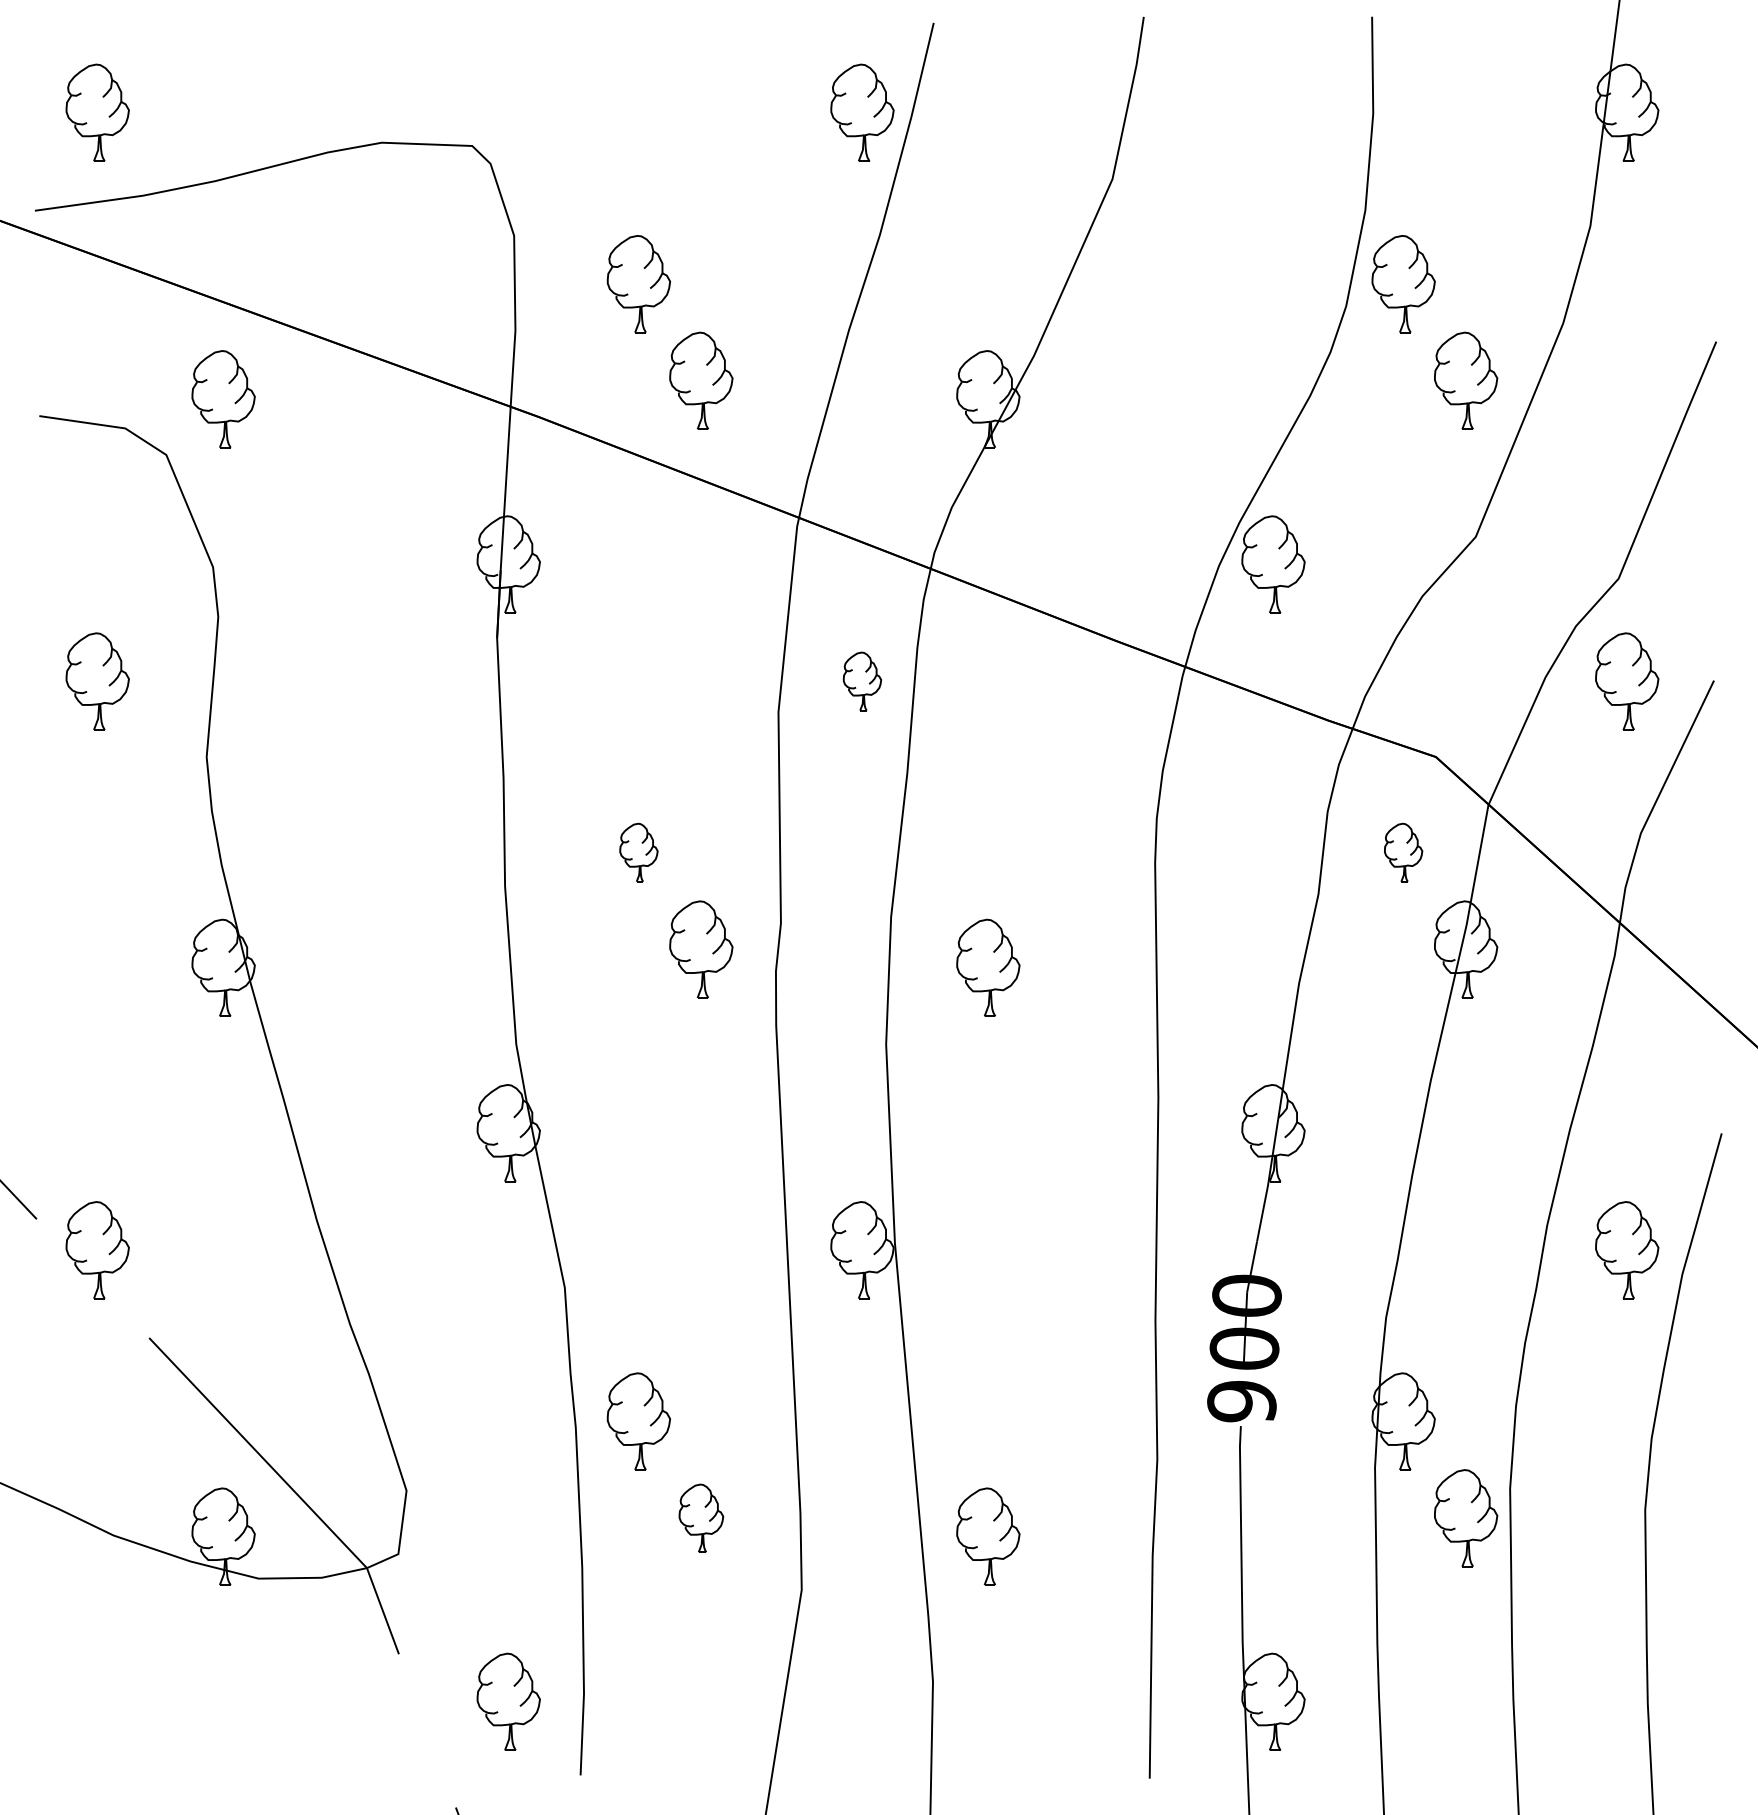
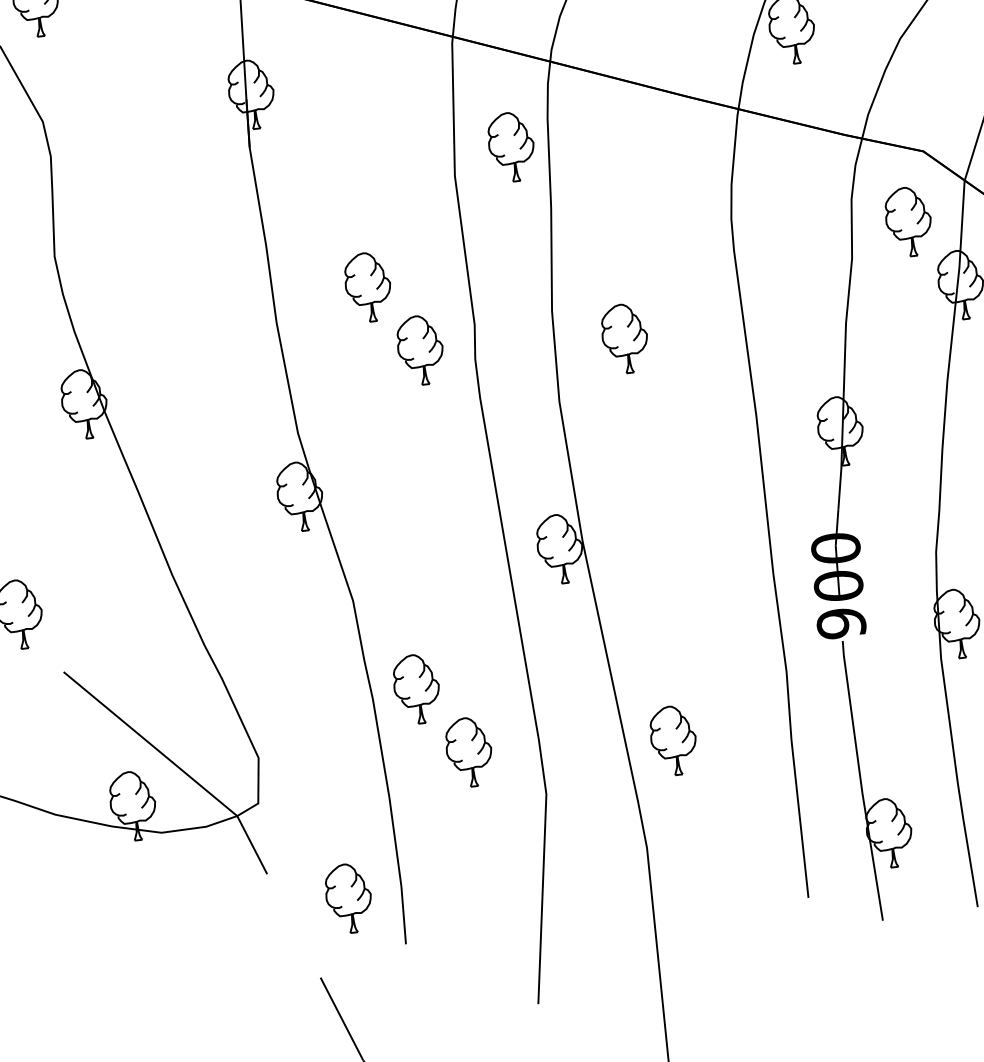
part: (862, 681) -> (511, 147), size x1.67
part: (638, 852) -> (367, 287), size x1.67
part: (1403, 852) -> (908, 221), size x1.67
part: (701, 1518) -> (469, 752), size x1.43

